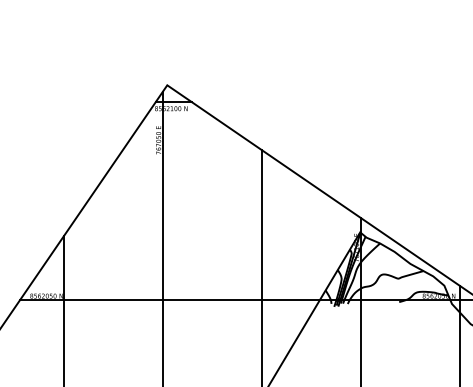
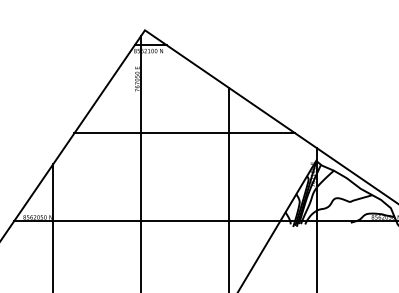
line: (211, 201) -> (184, 133), added

